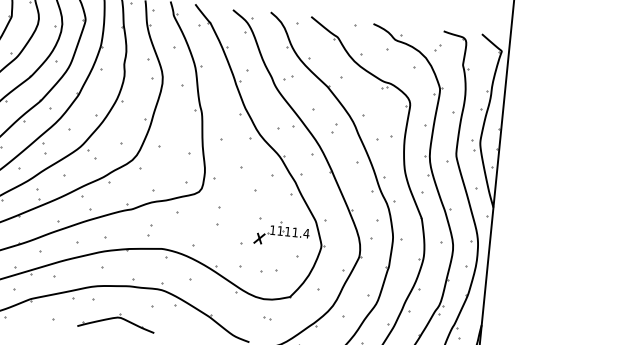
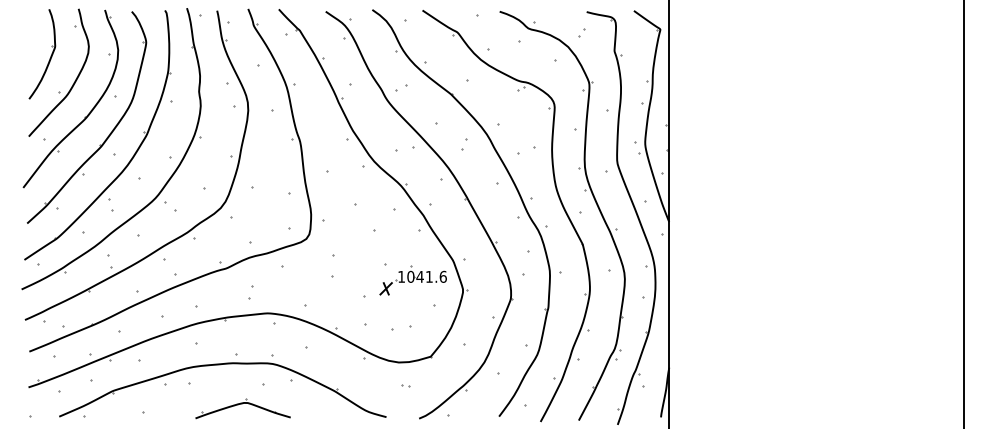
text: (293, 232) -> (427, 276), 1111.4 -> 1041.6
part: (116, 321) -> (242, 408), moved

